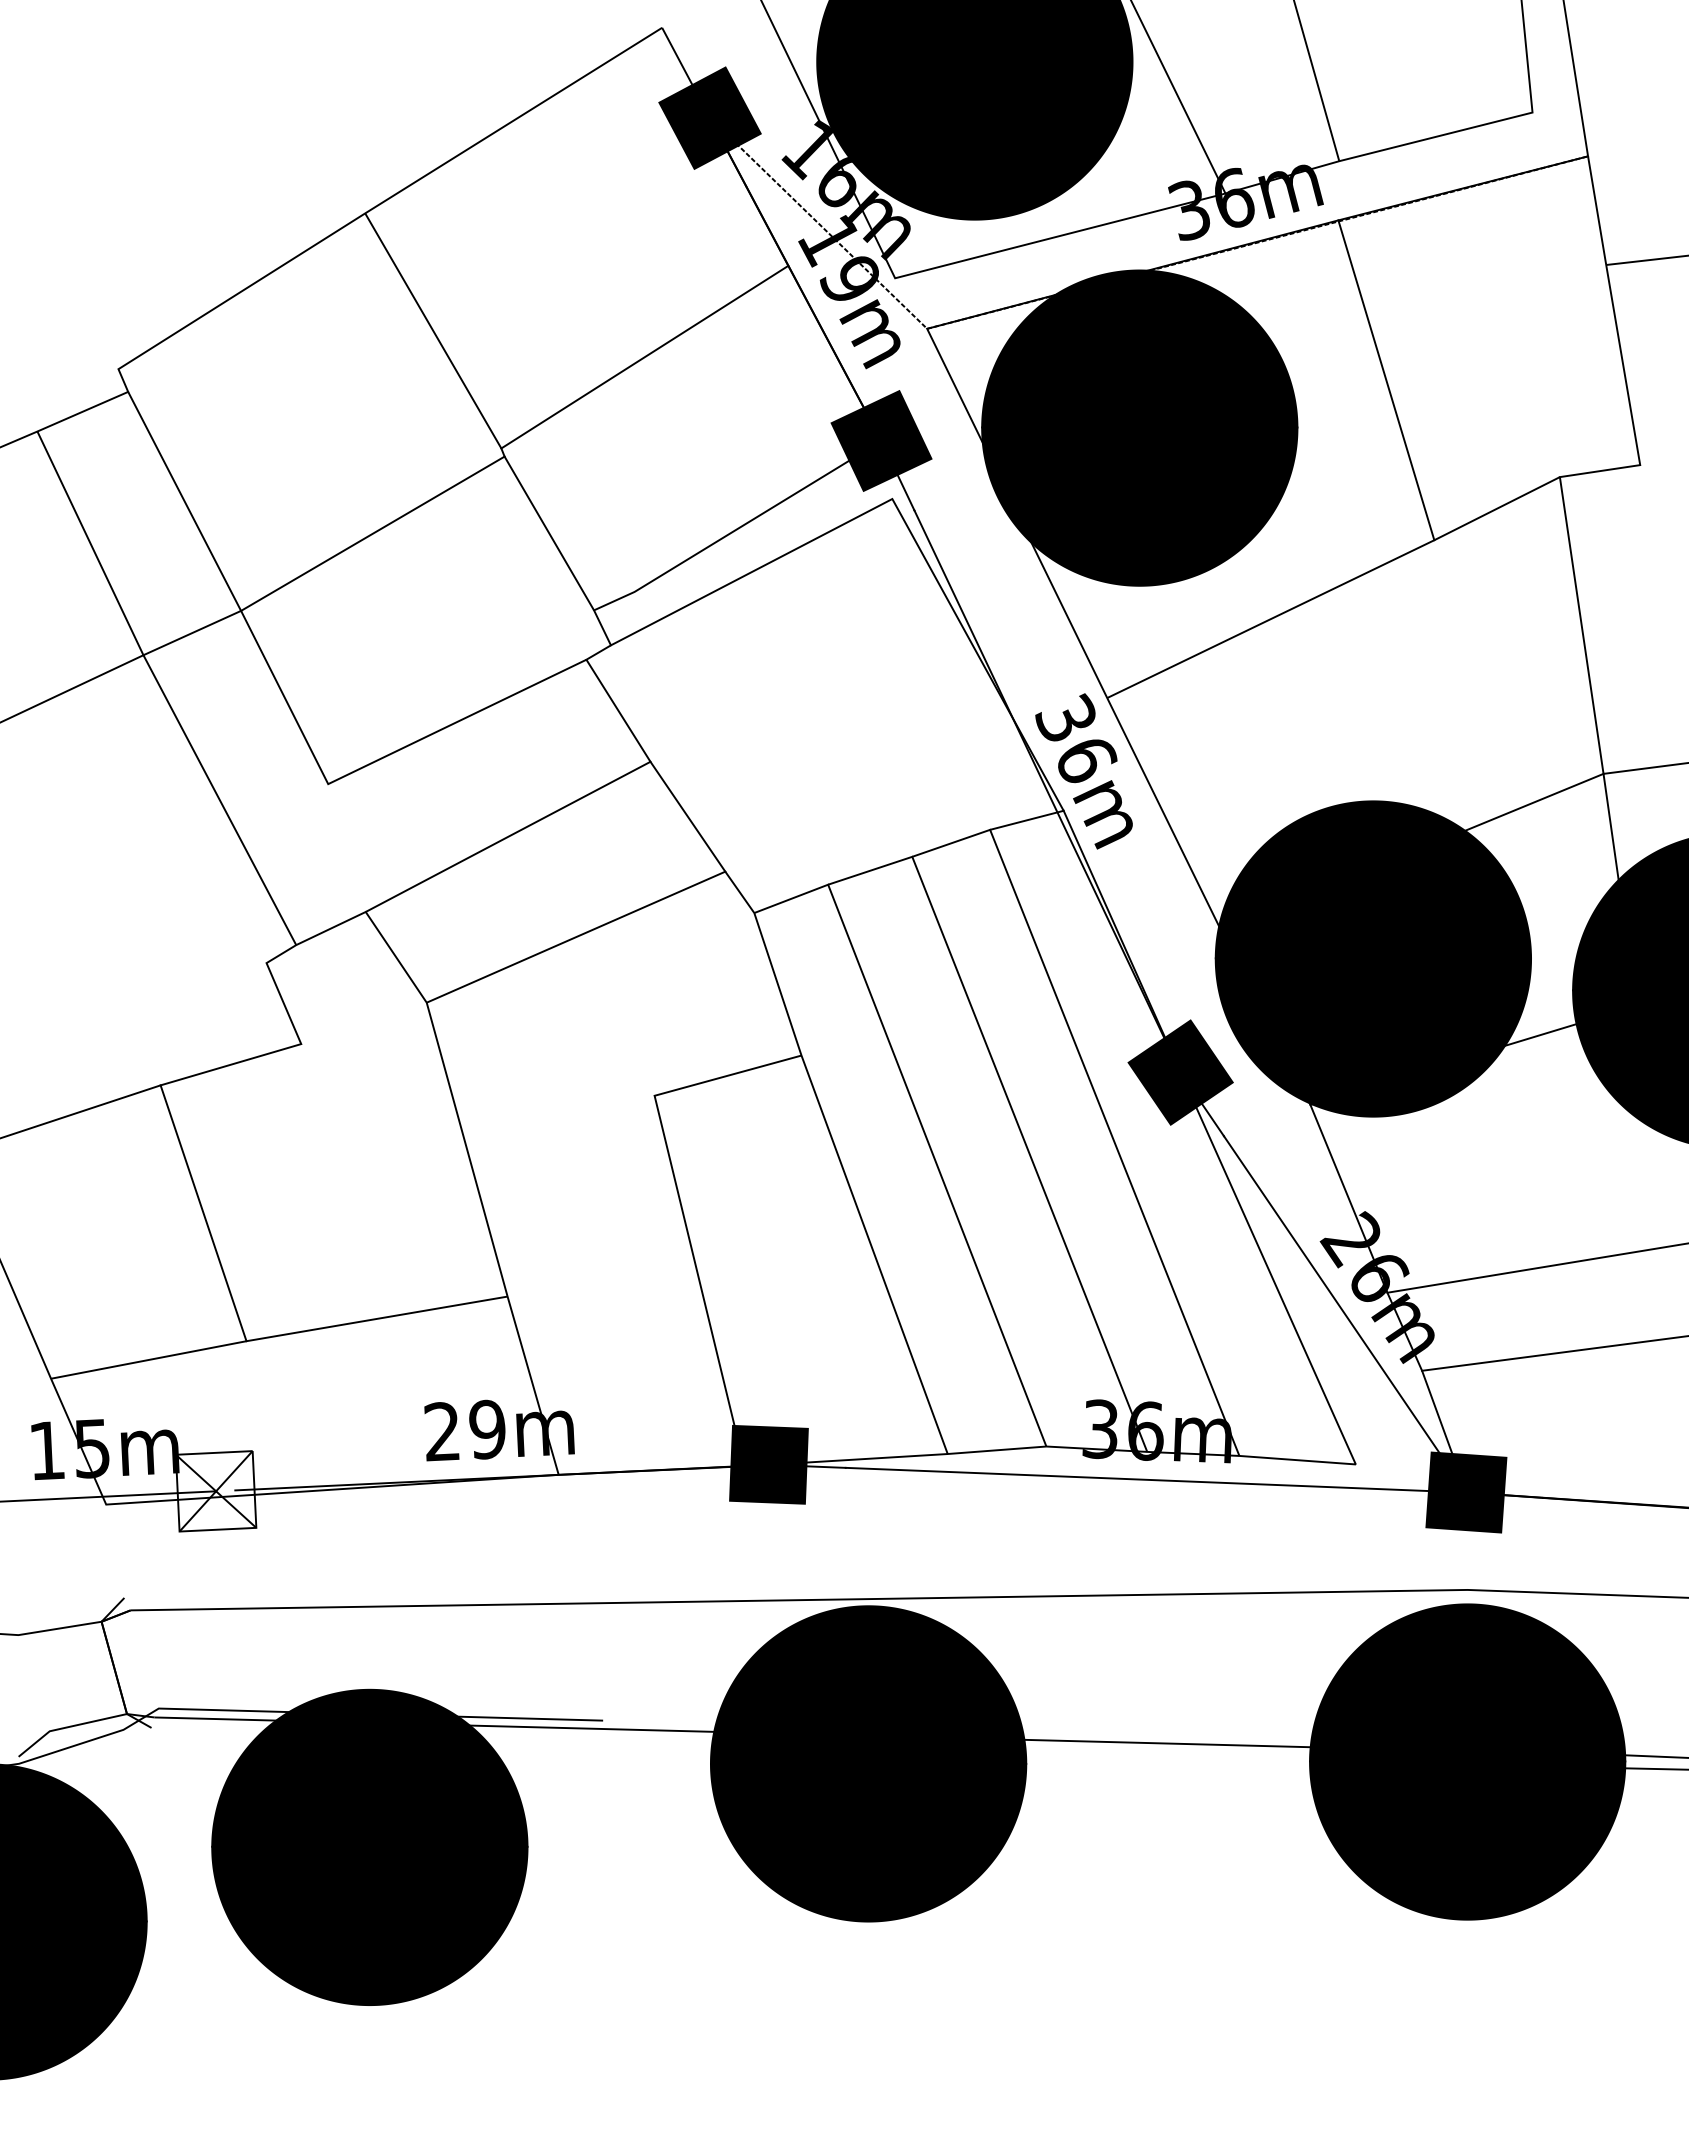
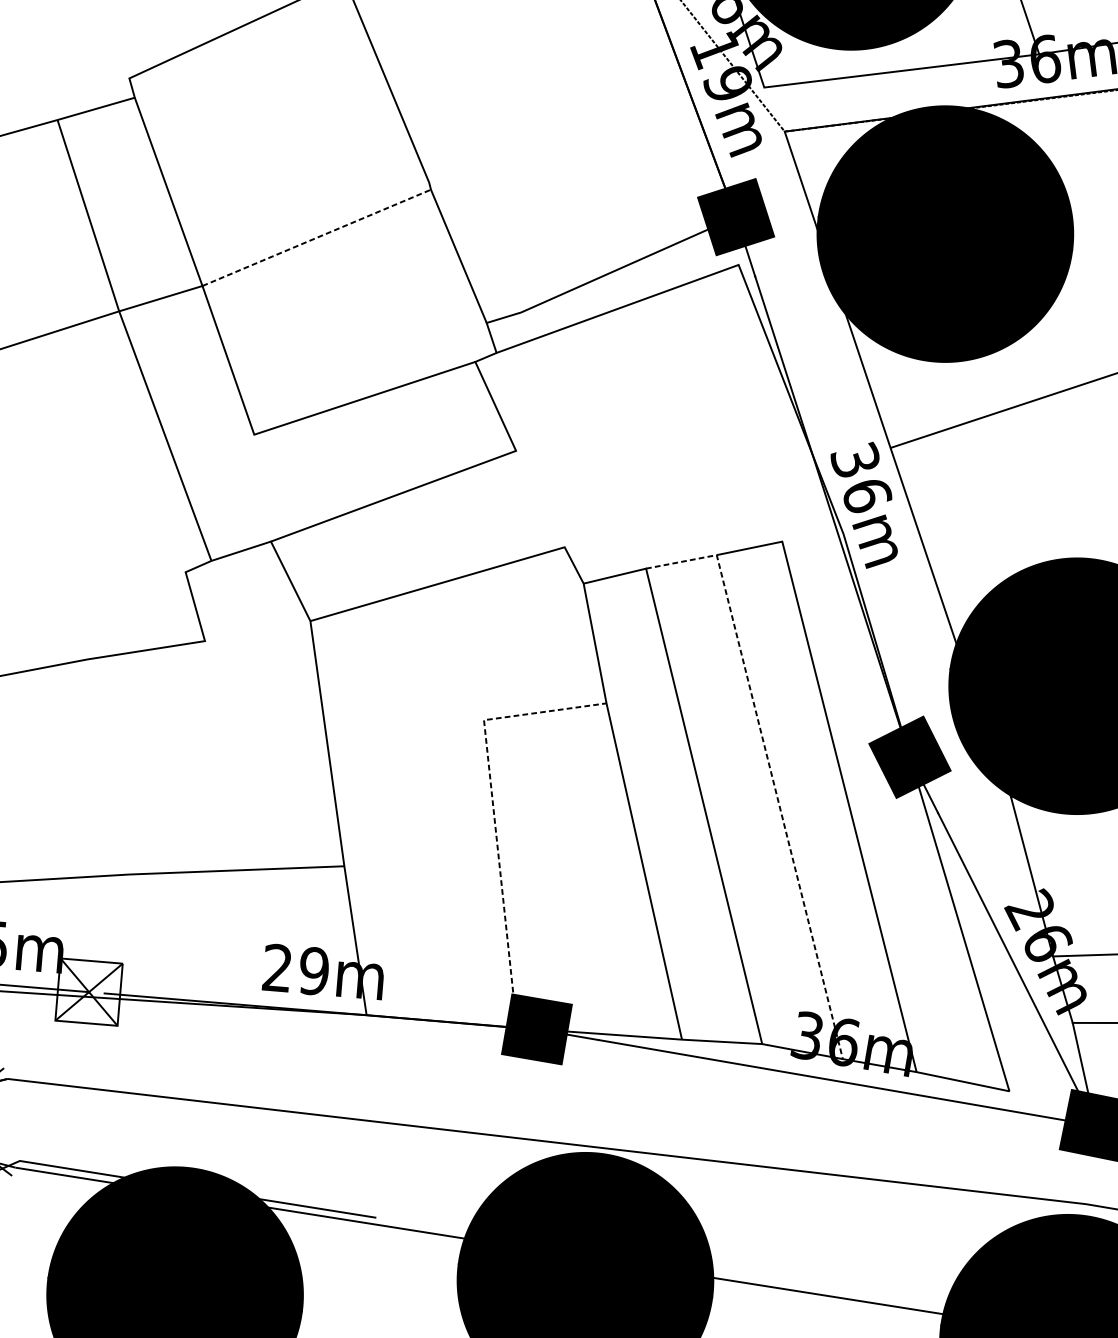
line: (644, 356) -> (554, 123), removed
line: (372, 533) -> (316, 237), solid -> dashed
line: (687, 816) -> (540, 498), removed
line: (1026, 819) -> (812, 537), removed
line: (1013, 1112) -> (771, 771), solid -> dashed
line: (681, 1206) -> (493, 812), solid -> dashed
line: (203, 1213) -> (108, 767), removed

